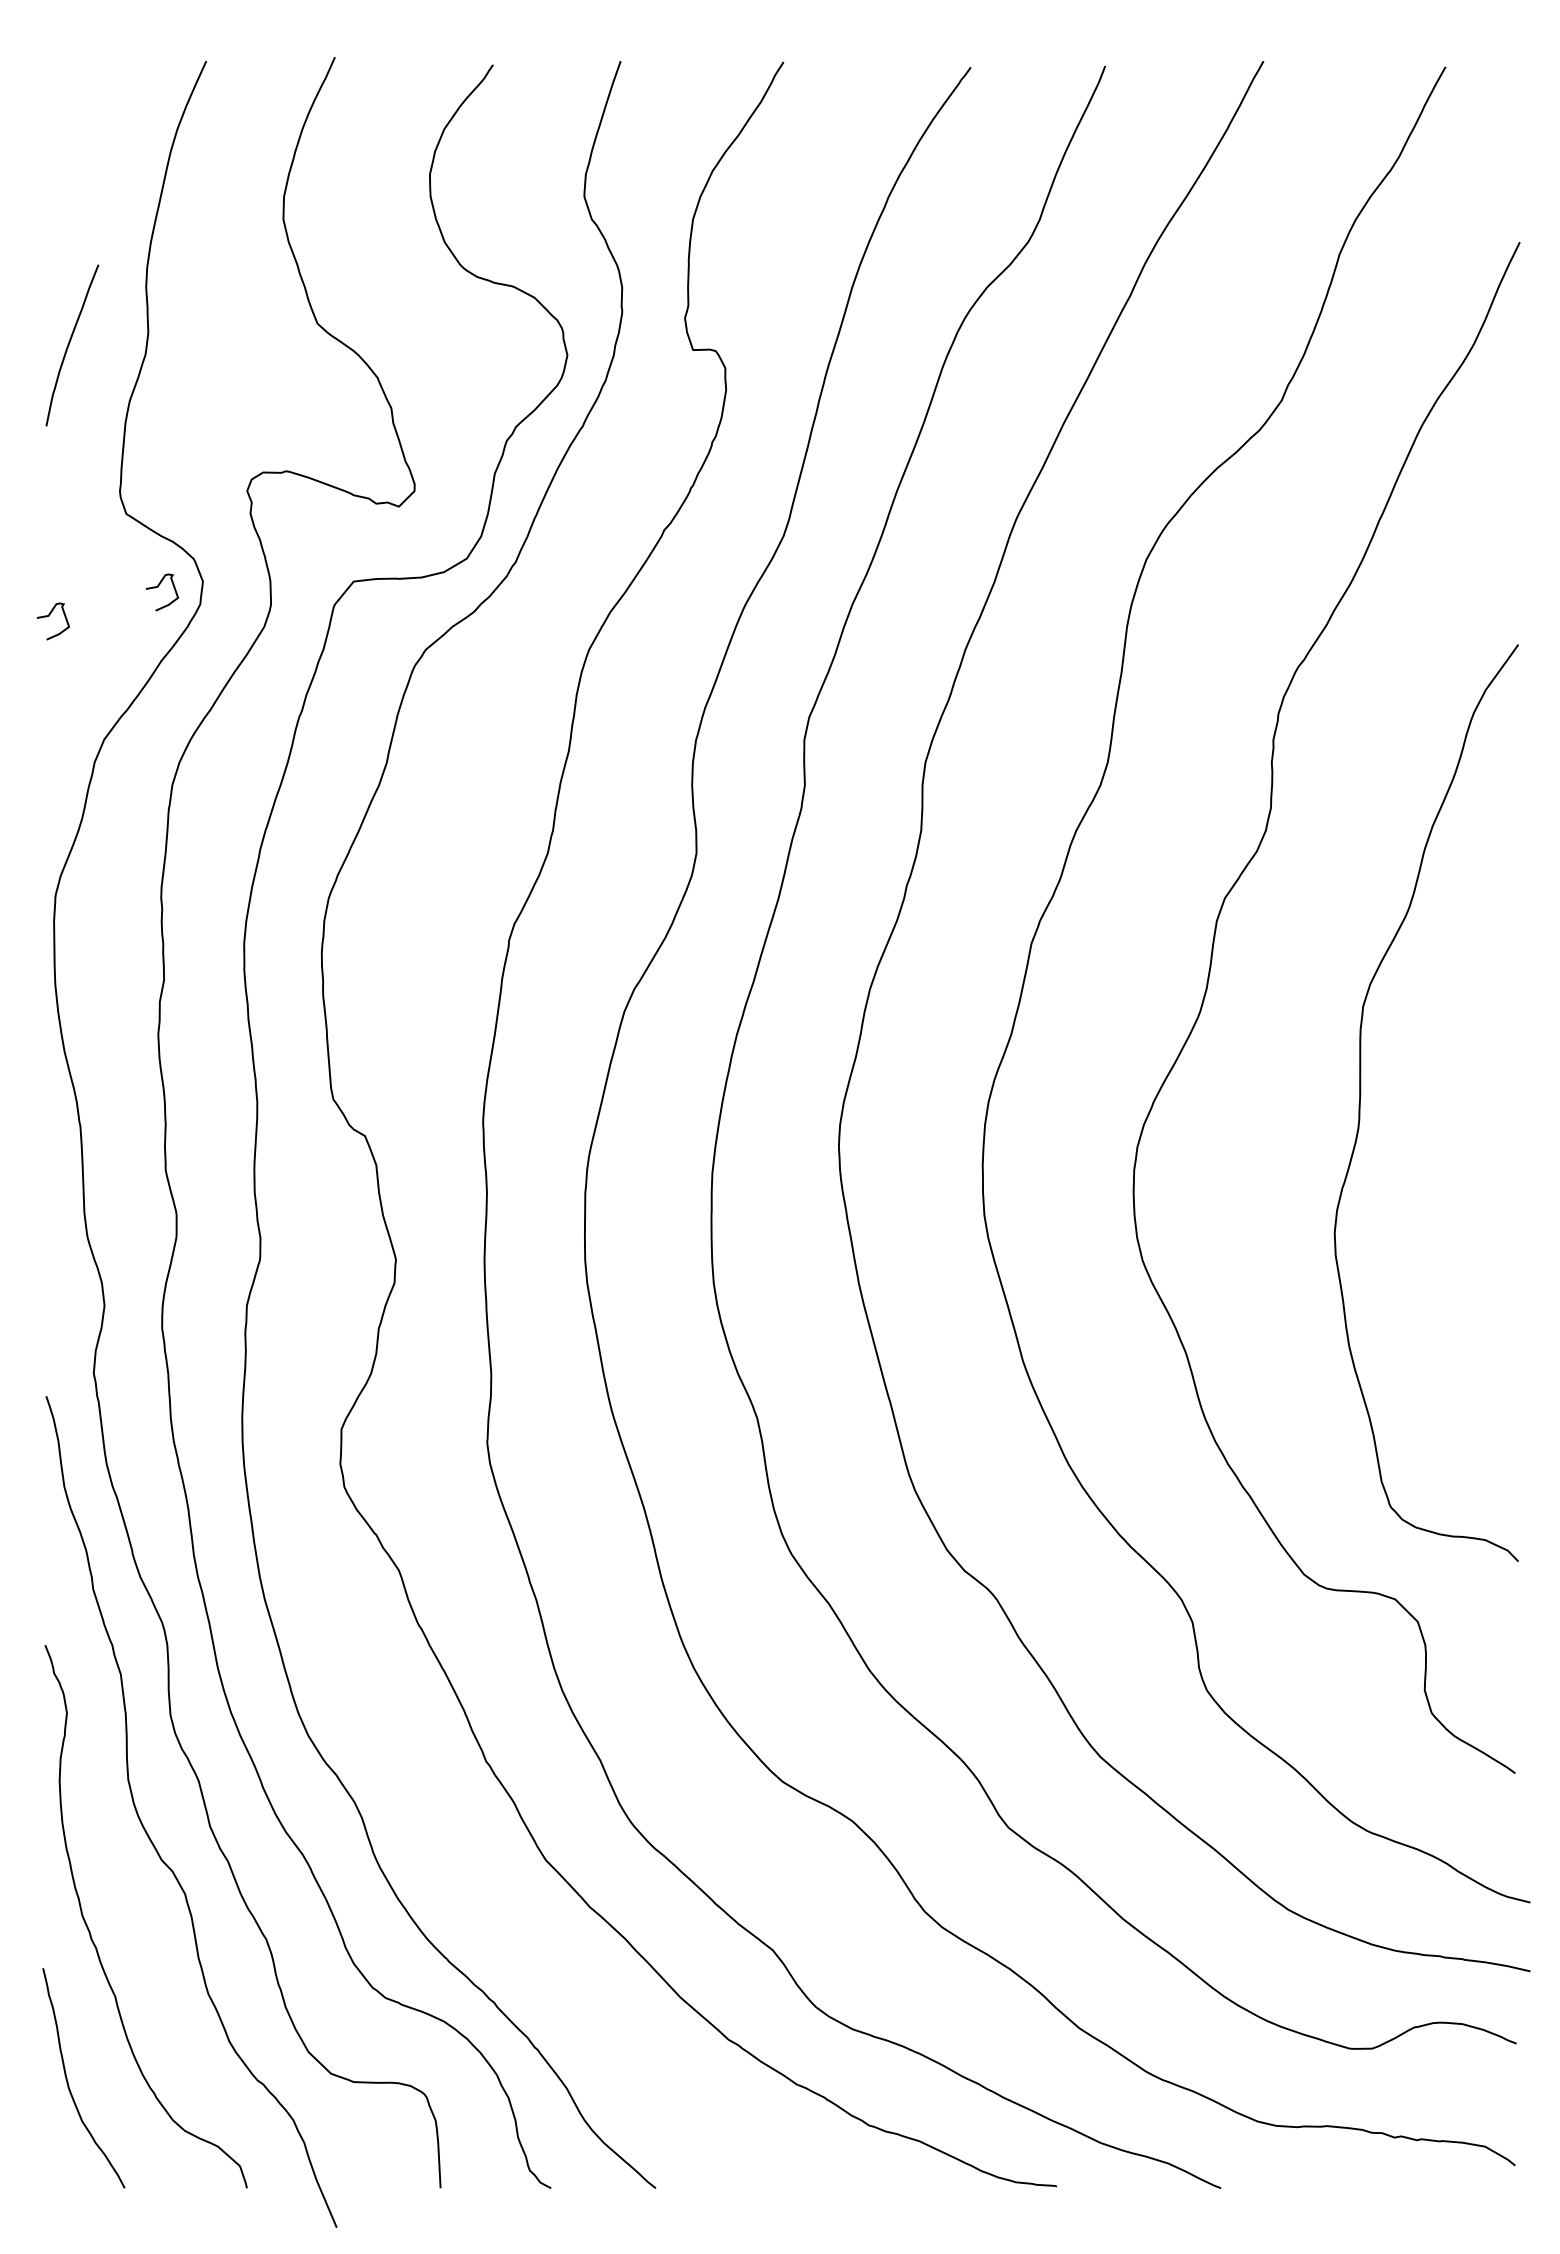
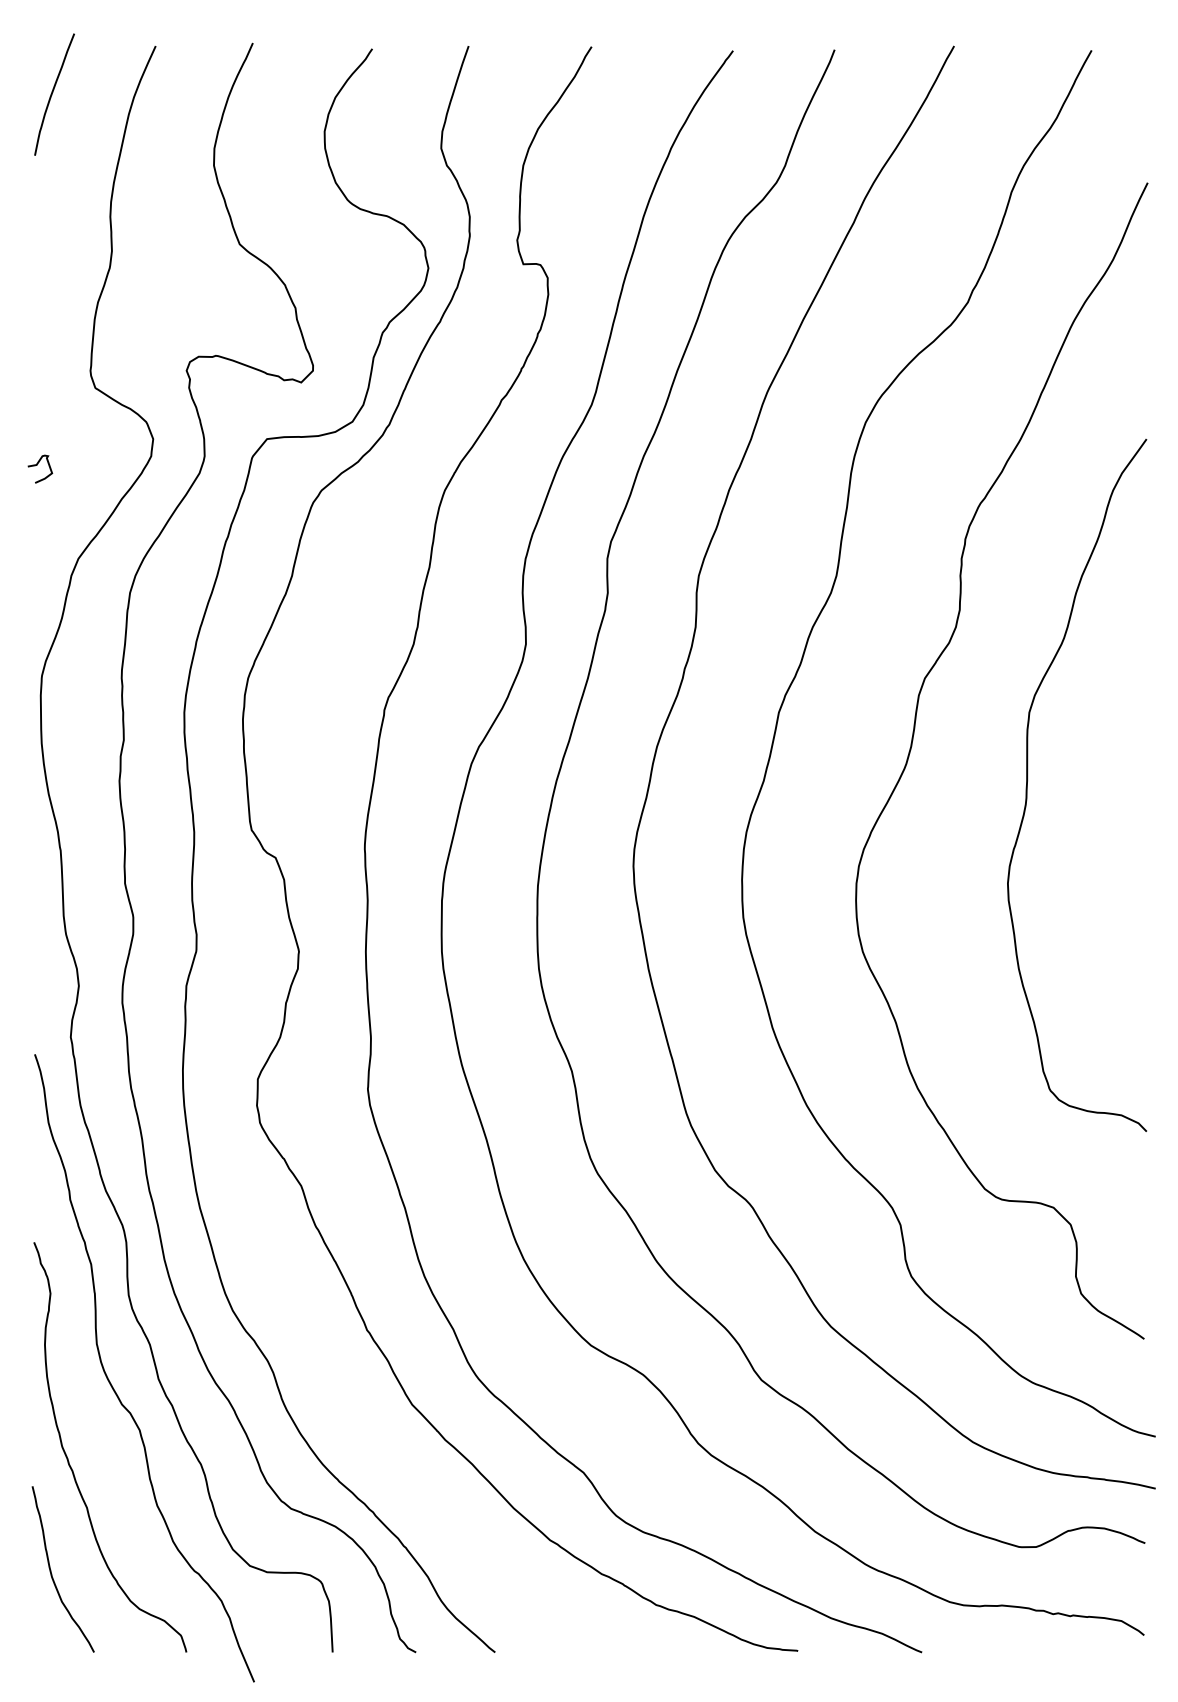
curve: (69, 345) -> (52, 94), moved
curve: (158, 587) -> (119, 443), removed
curve: (1361, 1097) -> (1028, 781), moved

